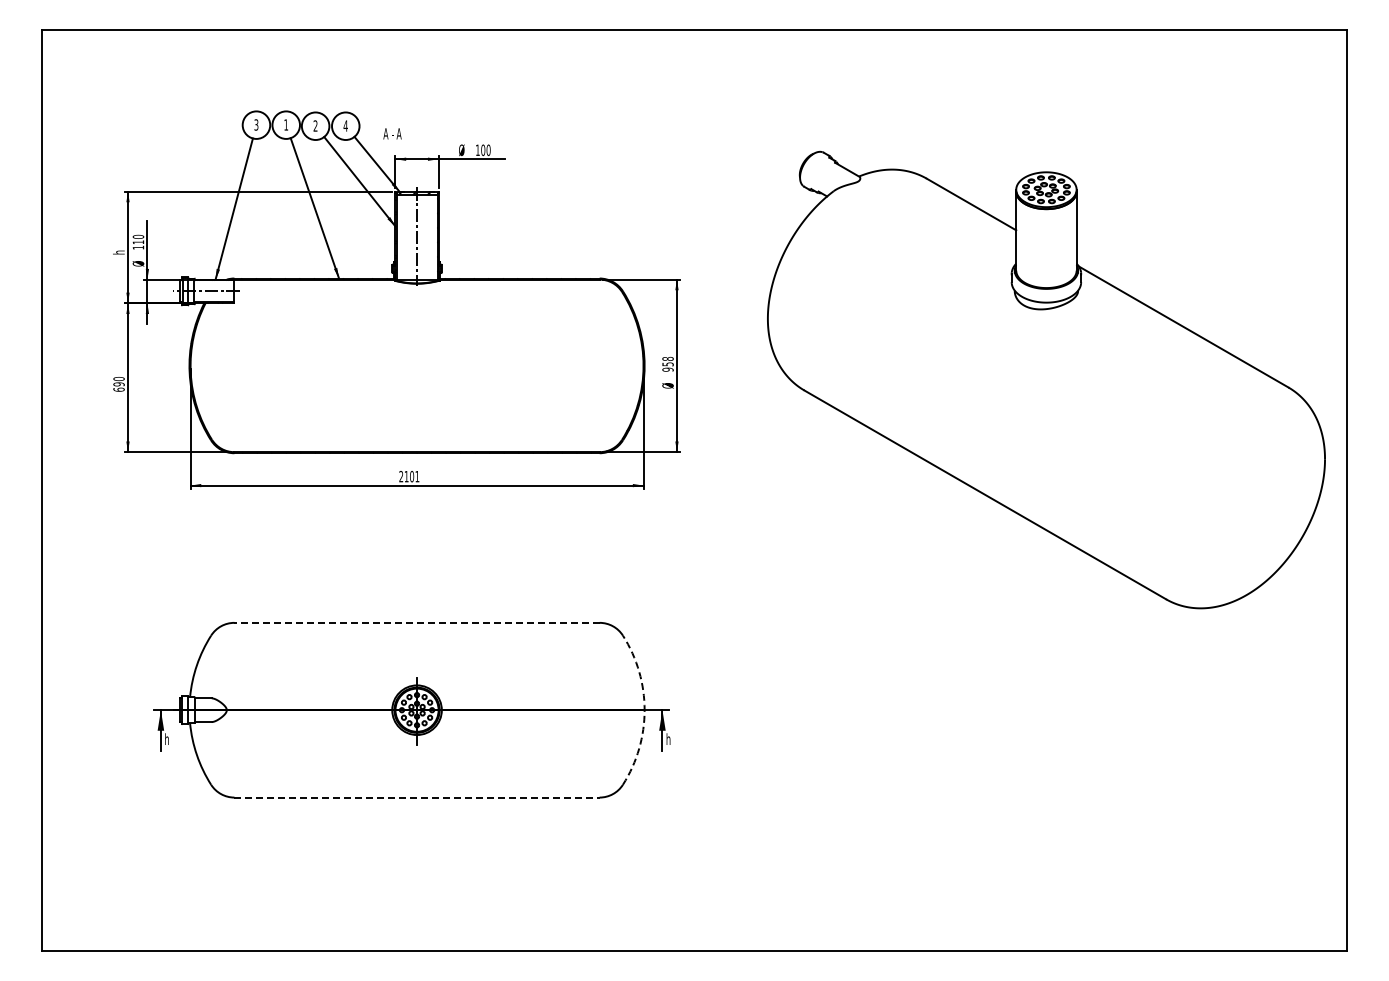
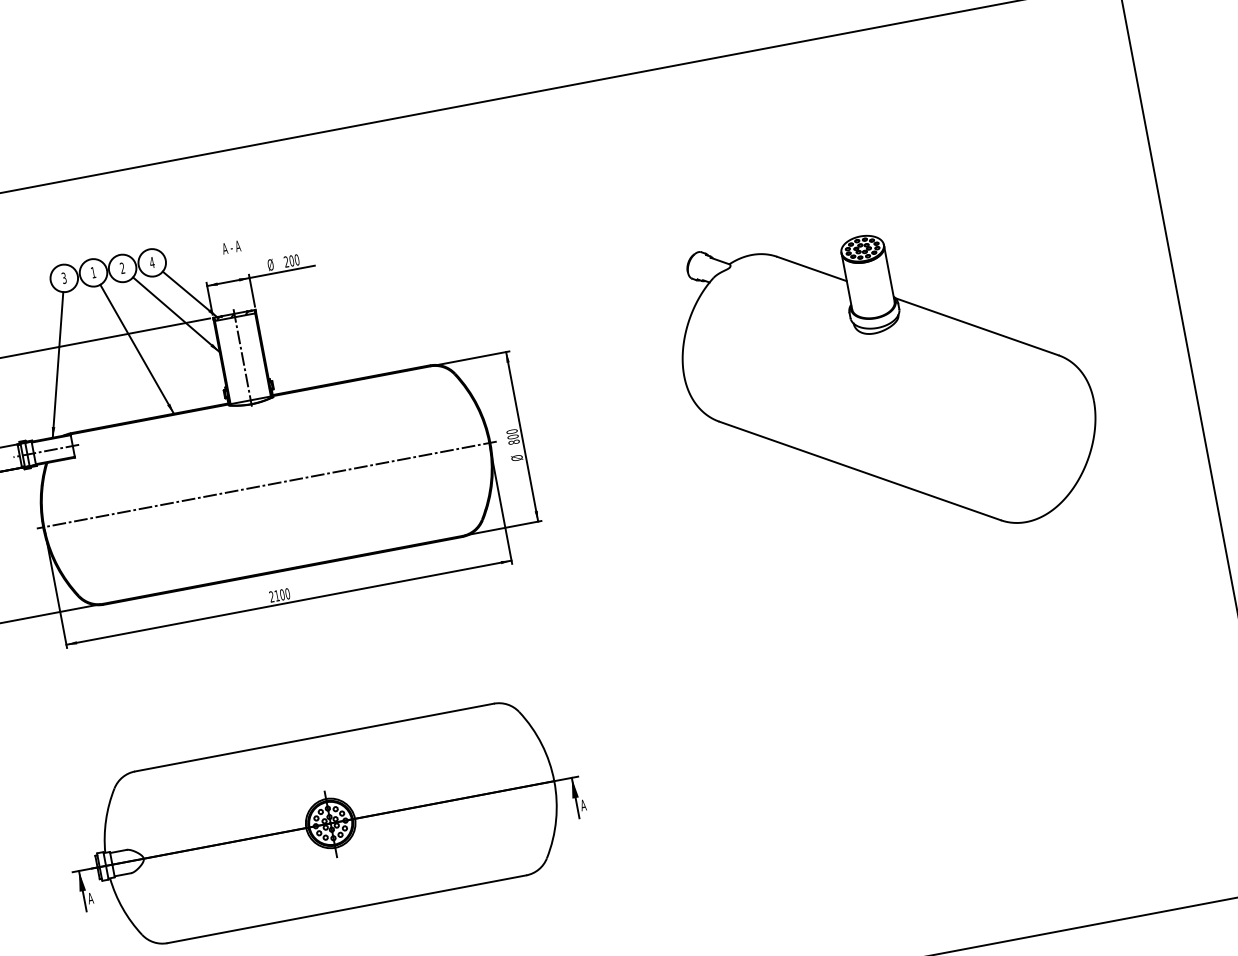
text: (392, 133) -> (231, 247), moved
text: (477, 149) -> (285, 261), 100 -> 200
text: (667, 363) -> (512, 436), 958 -> 800
line: (417, 365) -> (267, 484), added
part: (1046, 380) -> (887, 382), size x0.71
text: (417, 476) -> (287, 593), 2101 -> 2100
line: (417, 622) -> (314, 737), dashed -> solid
arc: (644, 710) -> (554, 781), dashed -> solid
text: (166, 738) -> (89, 897), h -> A
text: (668, 738) -> (583, 804), h -> A
line: (417, 797) -> (347, 909), dashed -> solid

